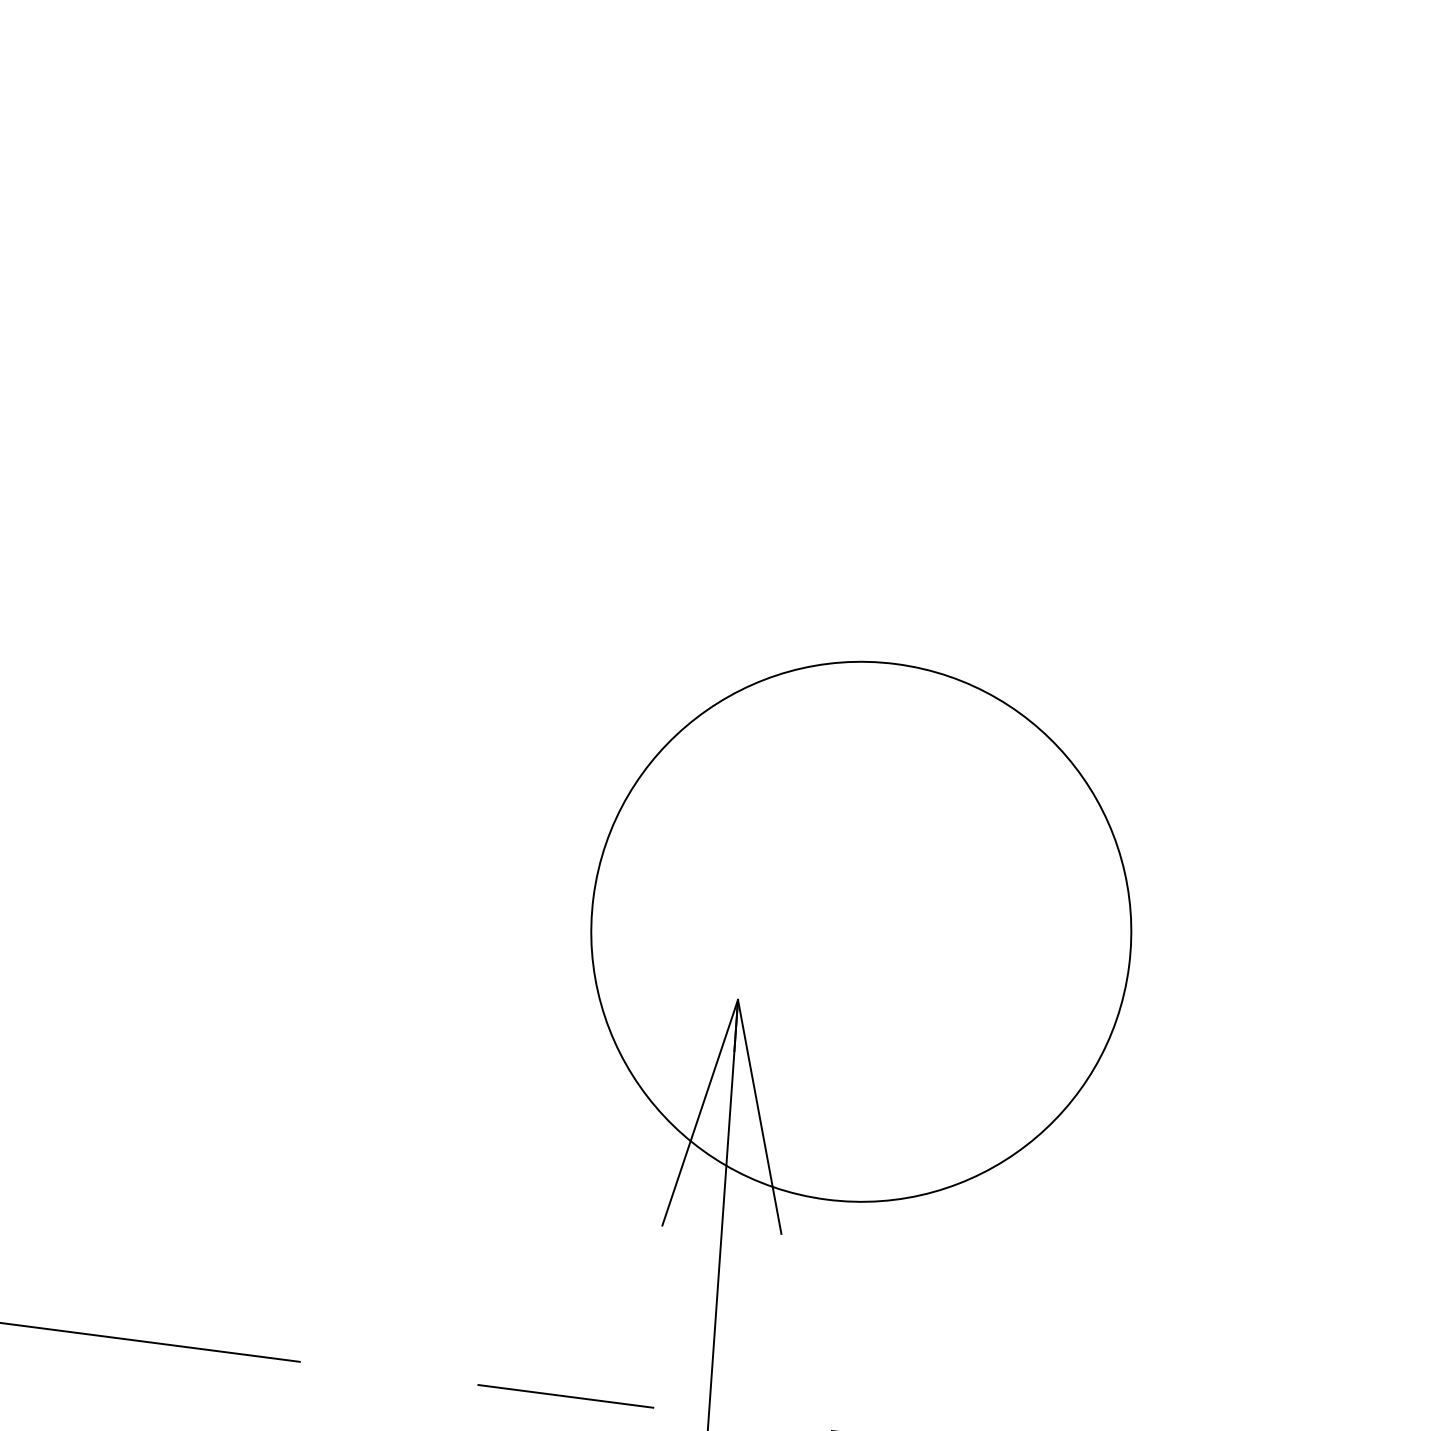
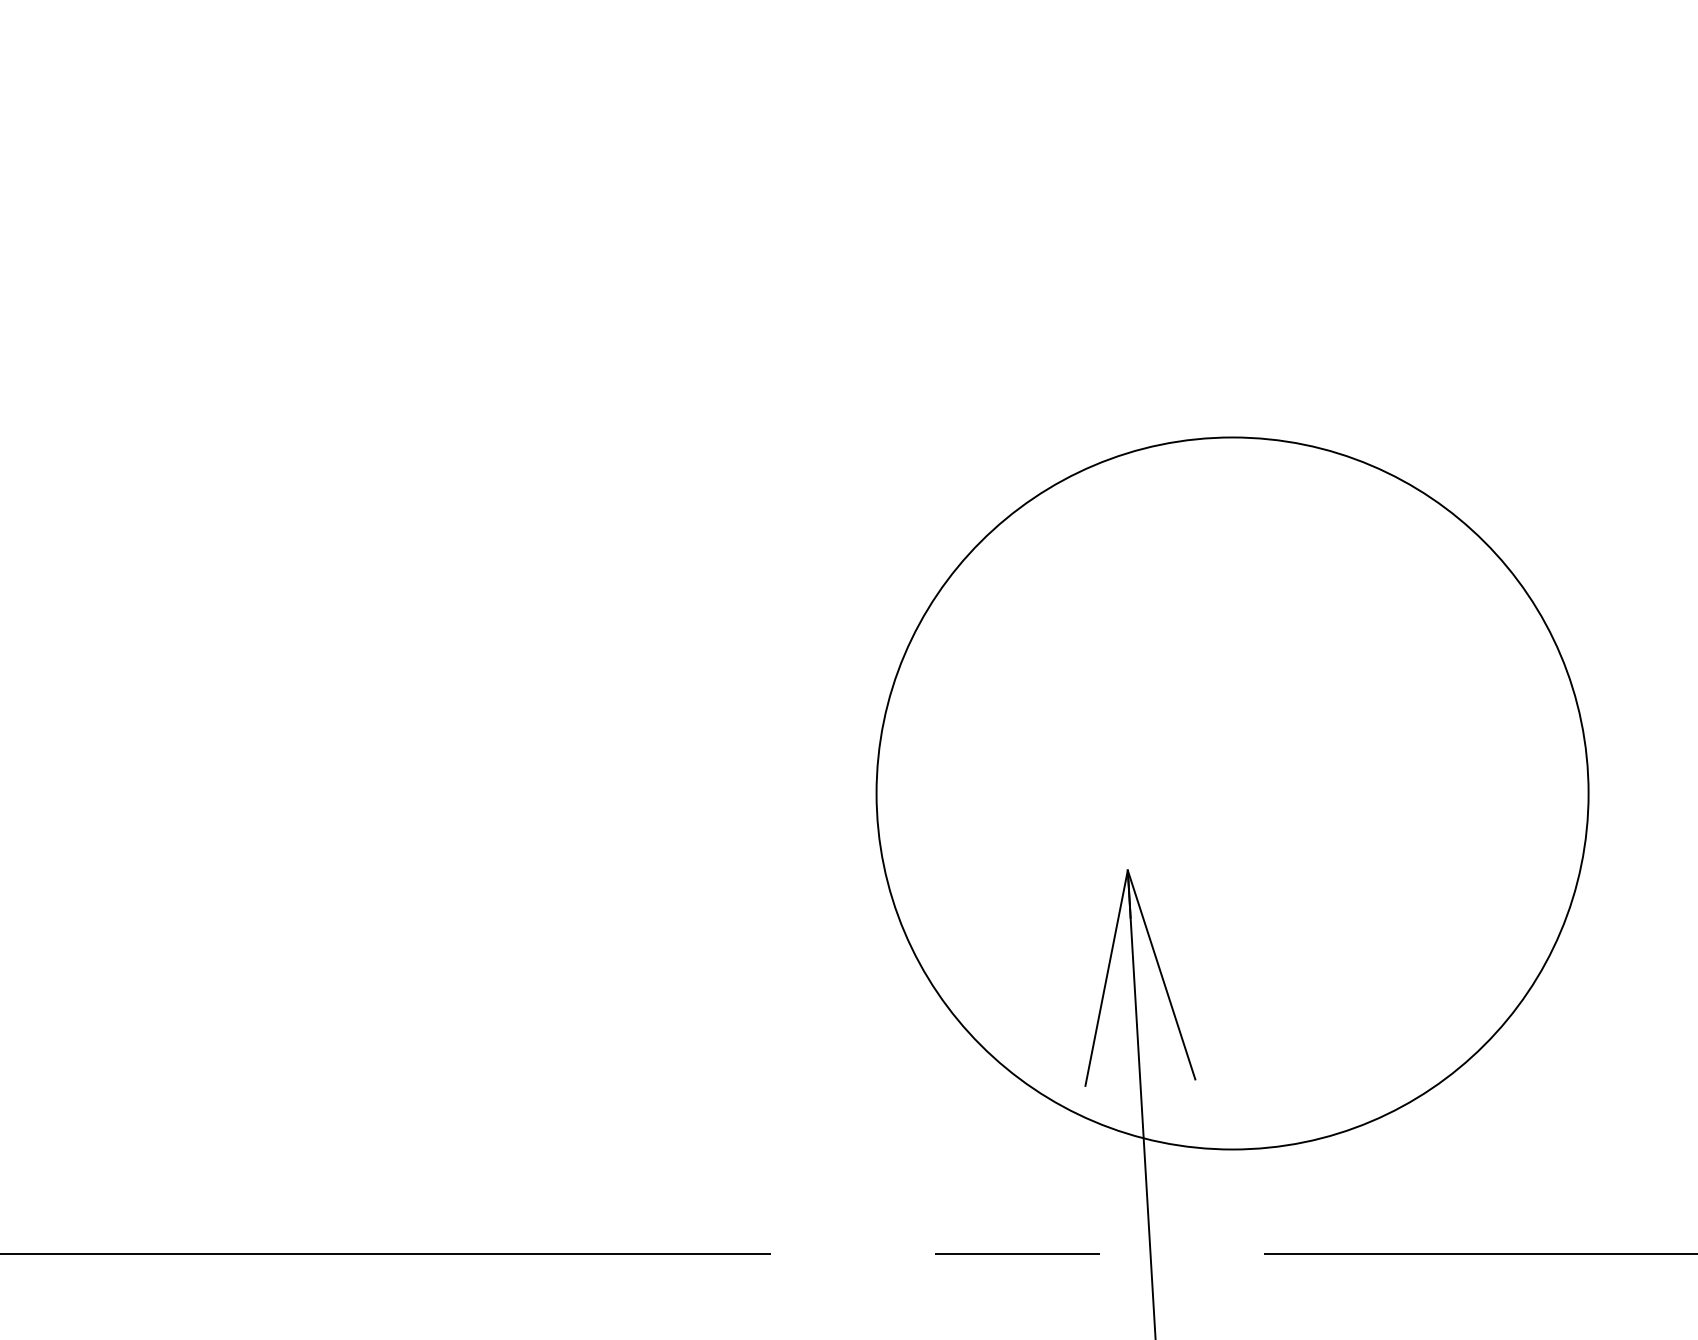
circle: (861, 931) -> (1232, 793), size x1.43

